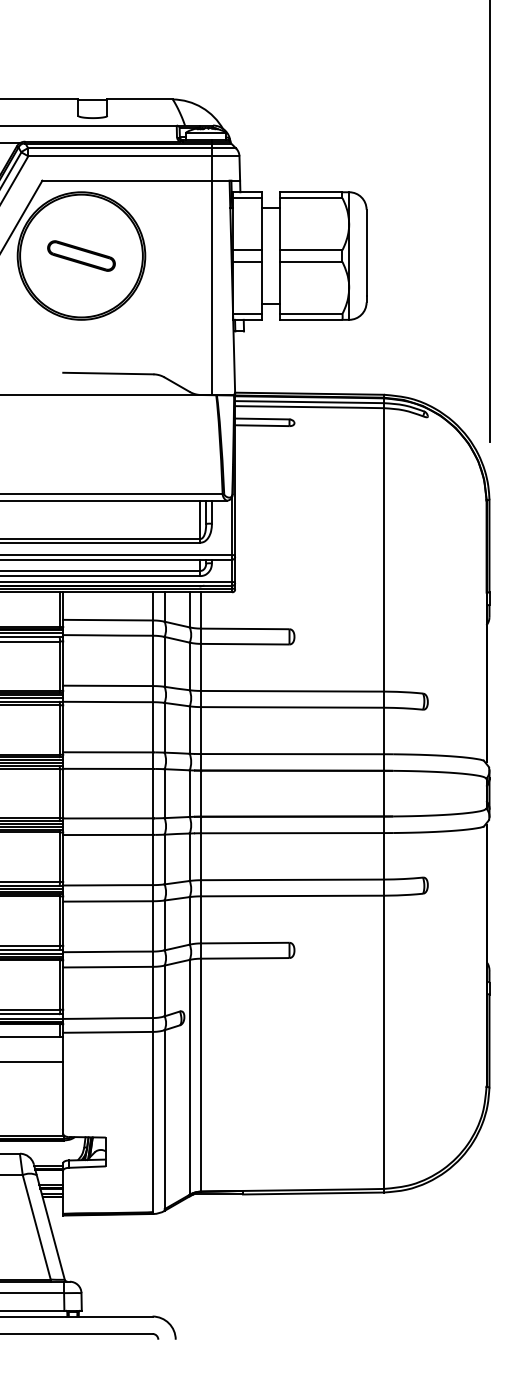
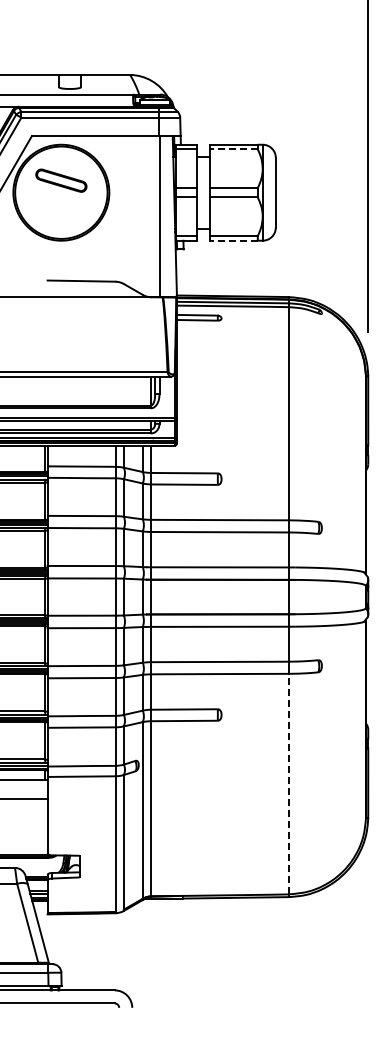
line: (311, 198) -> (234, 149), solid -> dashed
part: (81, 255) -> (61, 180), moved
line: (311, 319) -> (234, 240), solid -> dashed
line: (383, 1041) -> (288, 783), solid -> dashed

